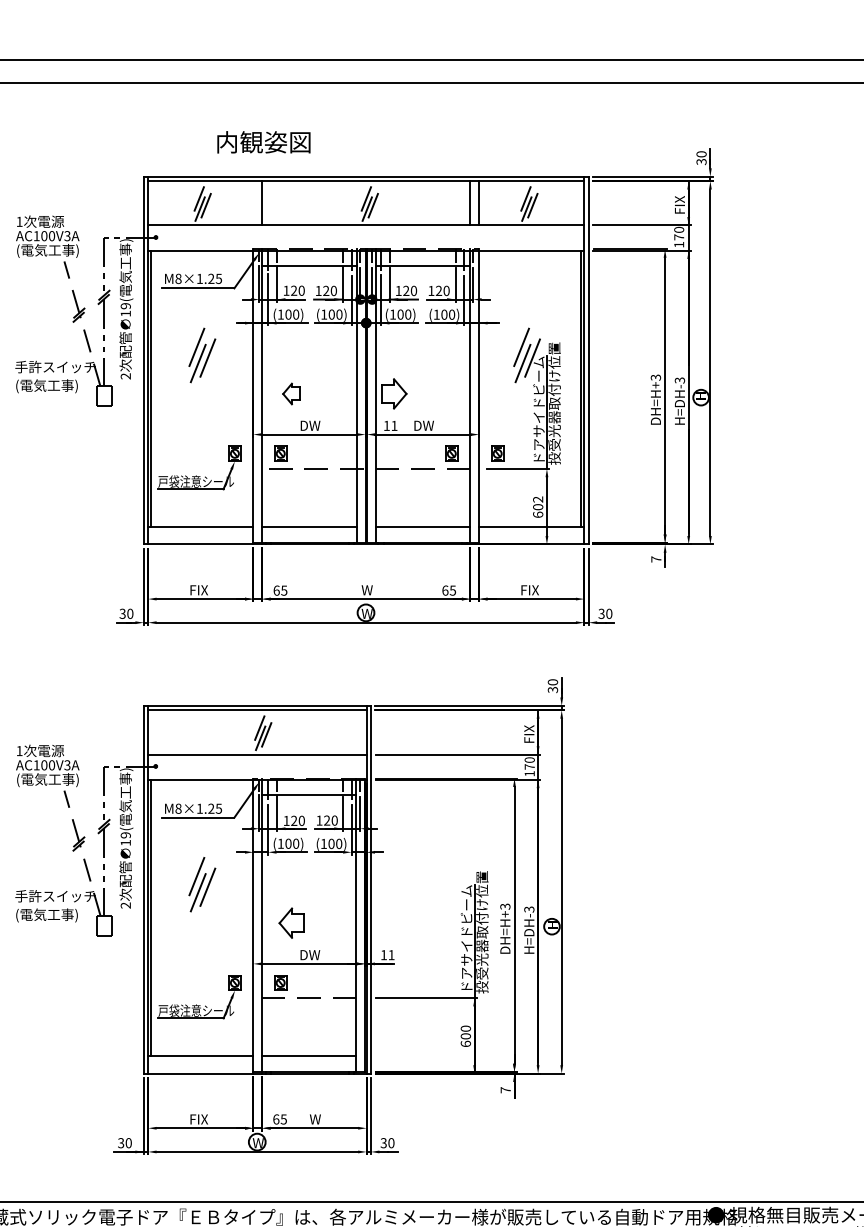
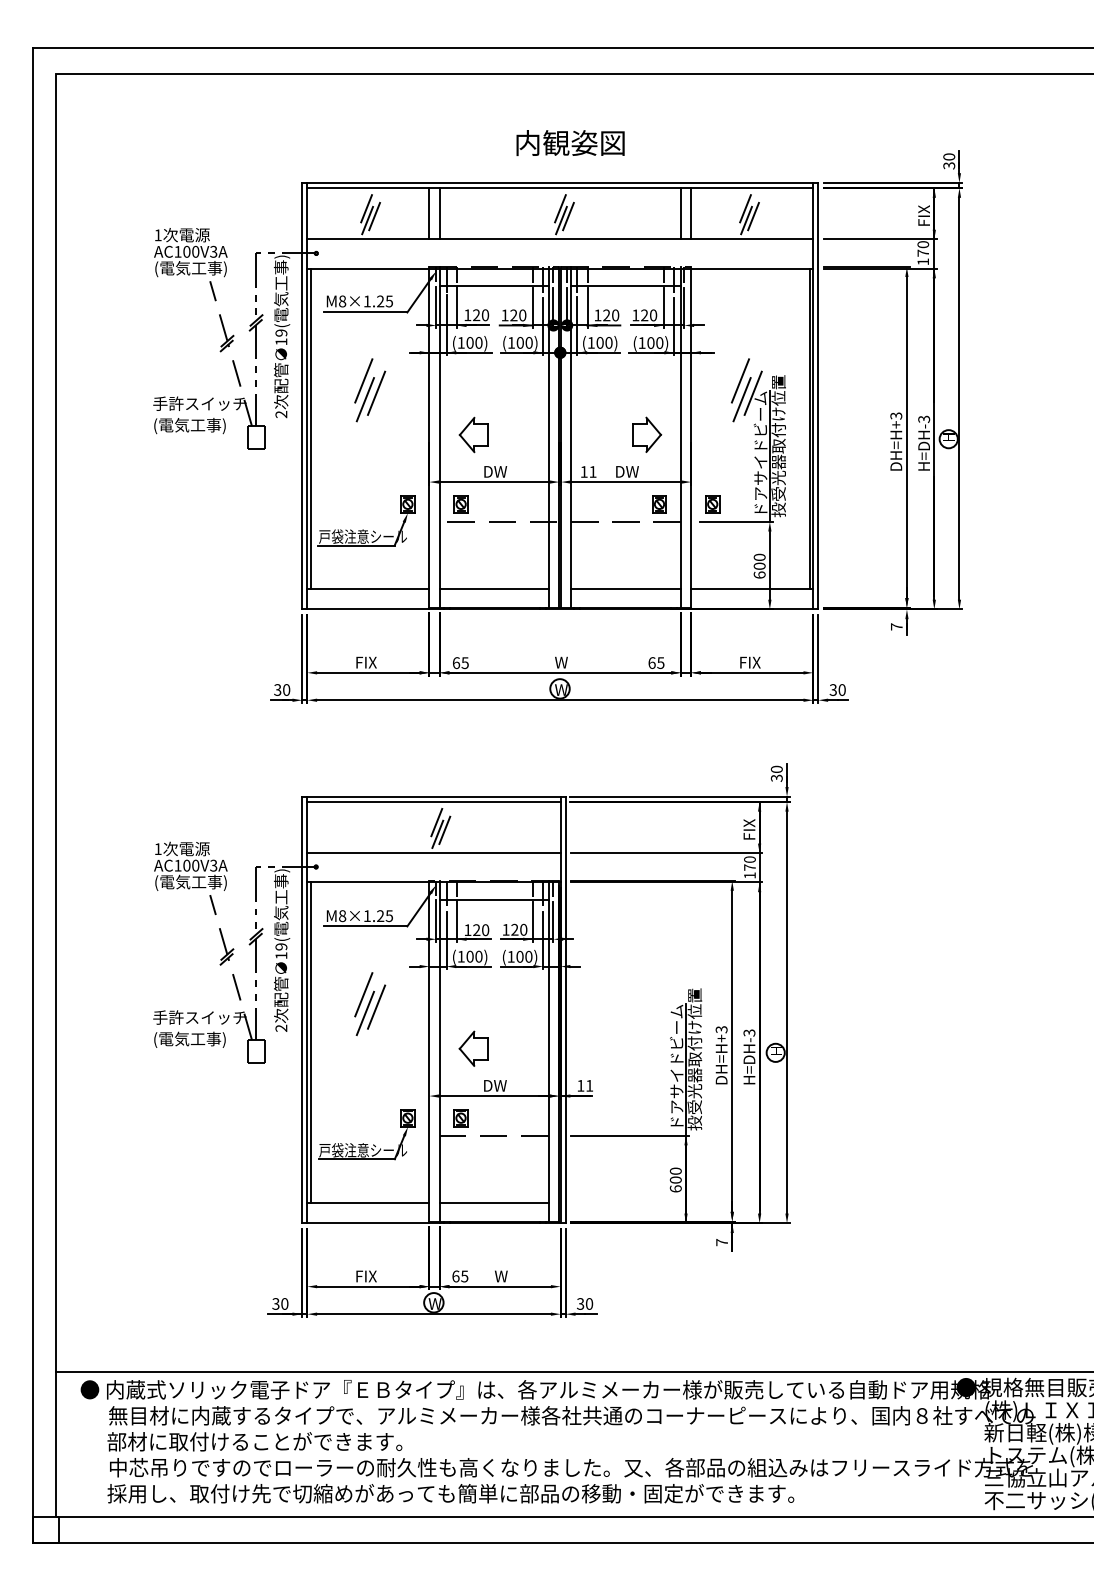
text: (263, 141) -> (570, 142), moved
line: (253, 203) -> (429, 213), added
part: (291, 393) -> (473, 434), size x1.43
part: (394, 393) -> (647, 434), moved
text: (537, 498) -> (759, 556), 602 -> 600

